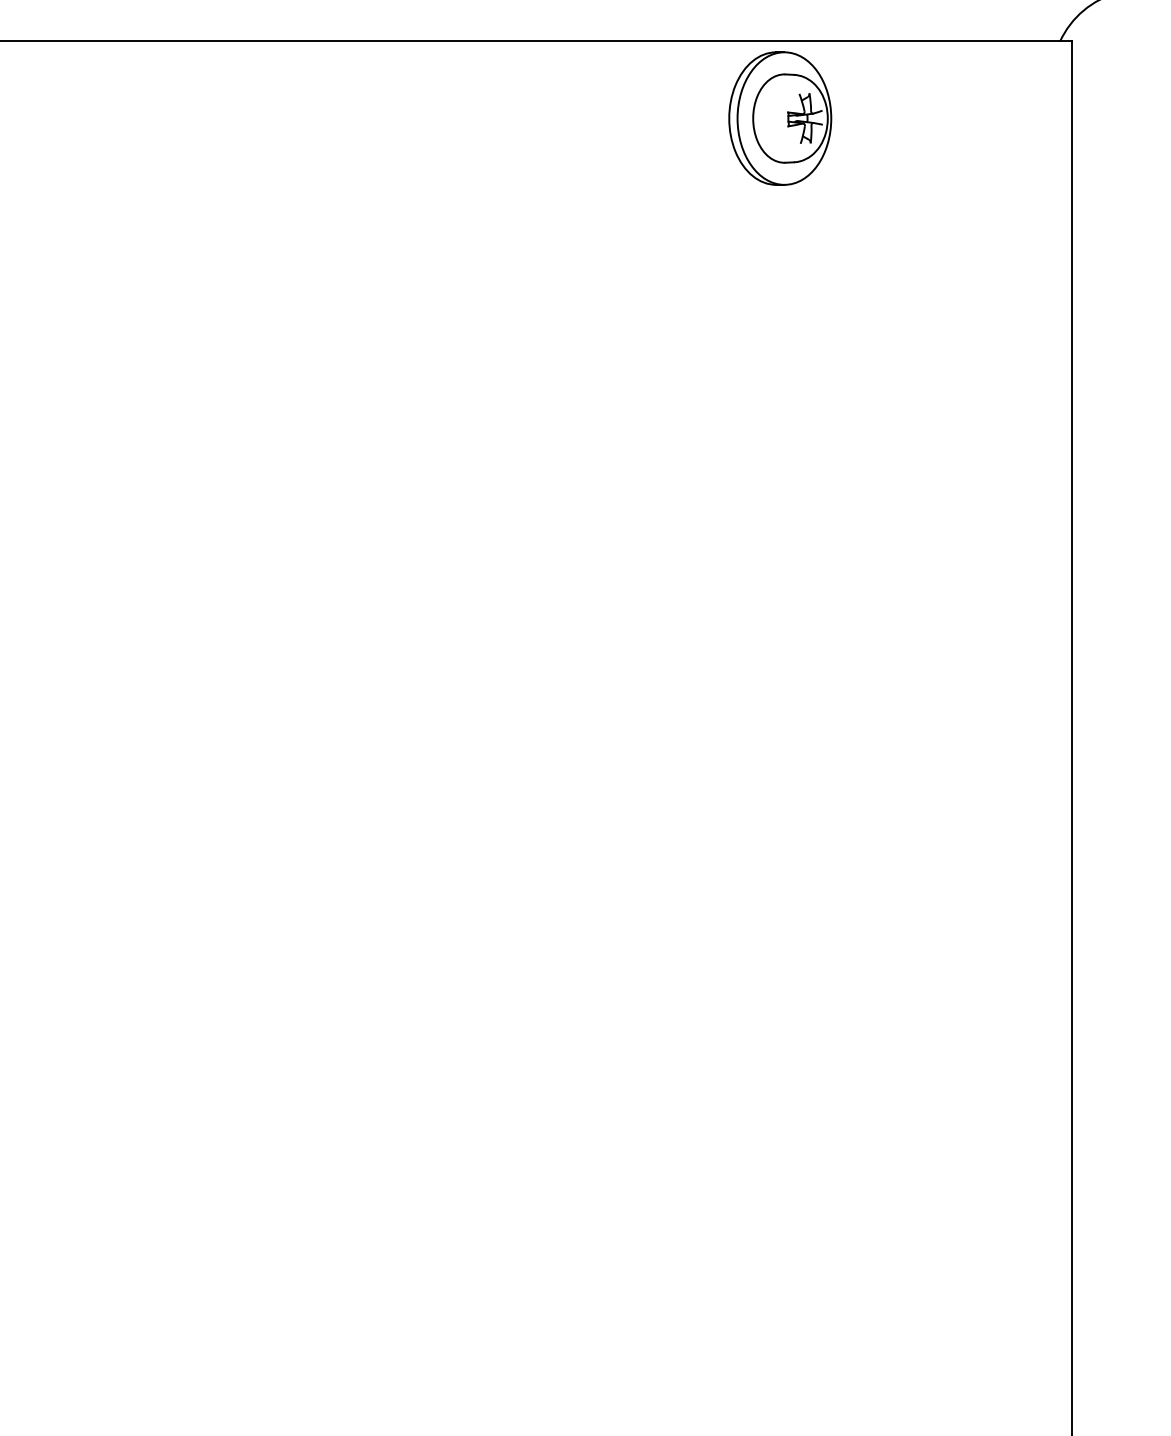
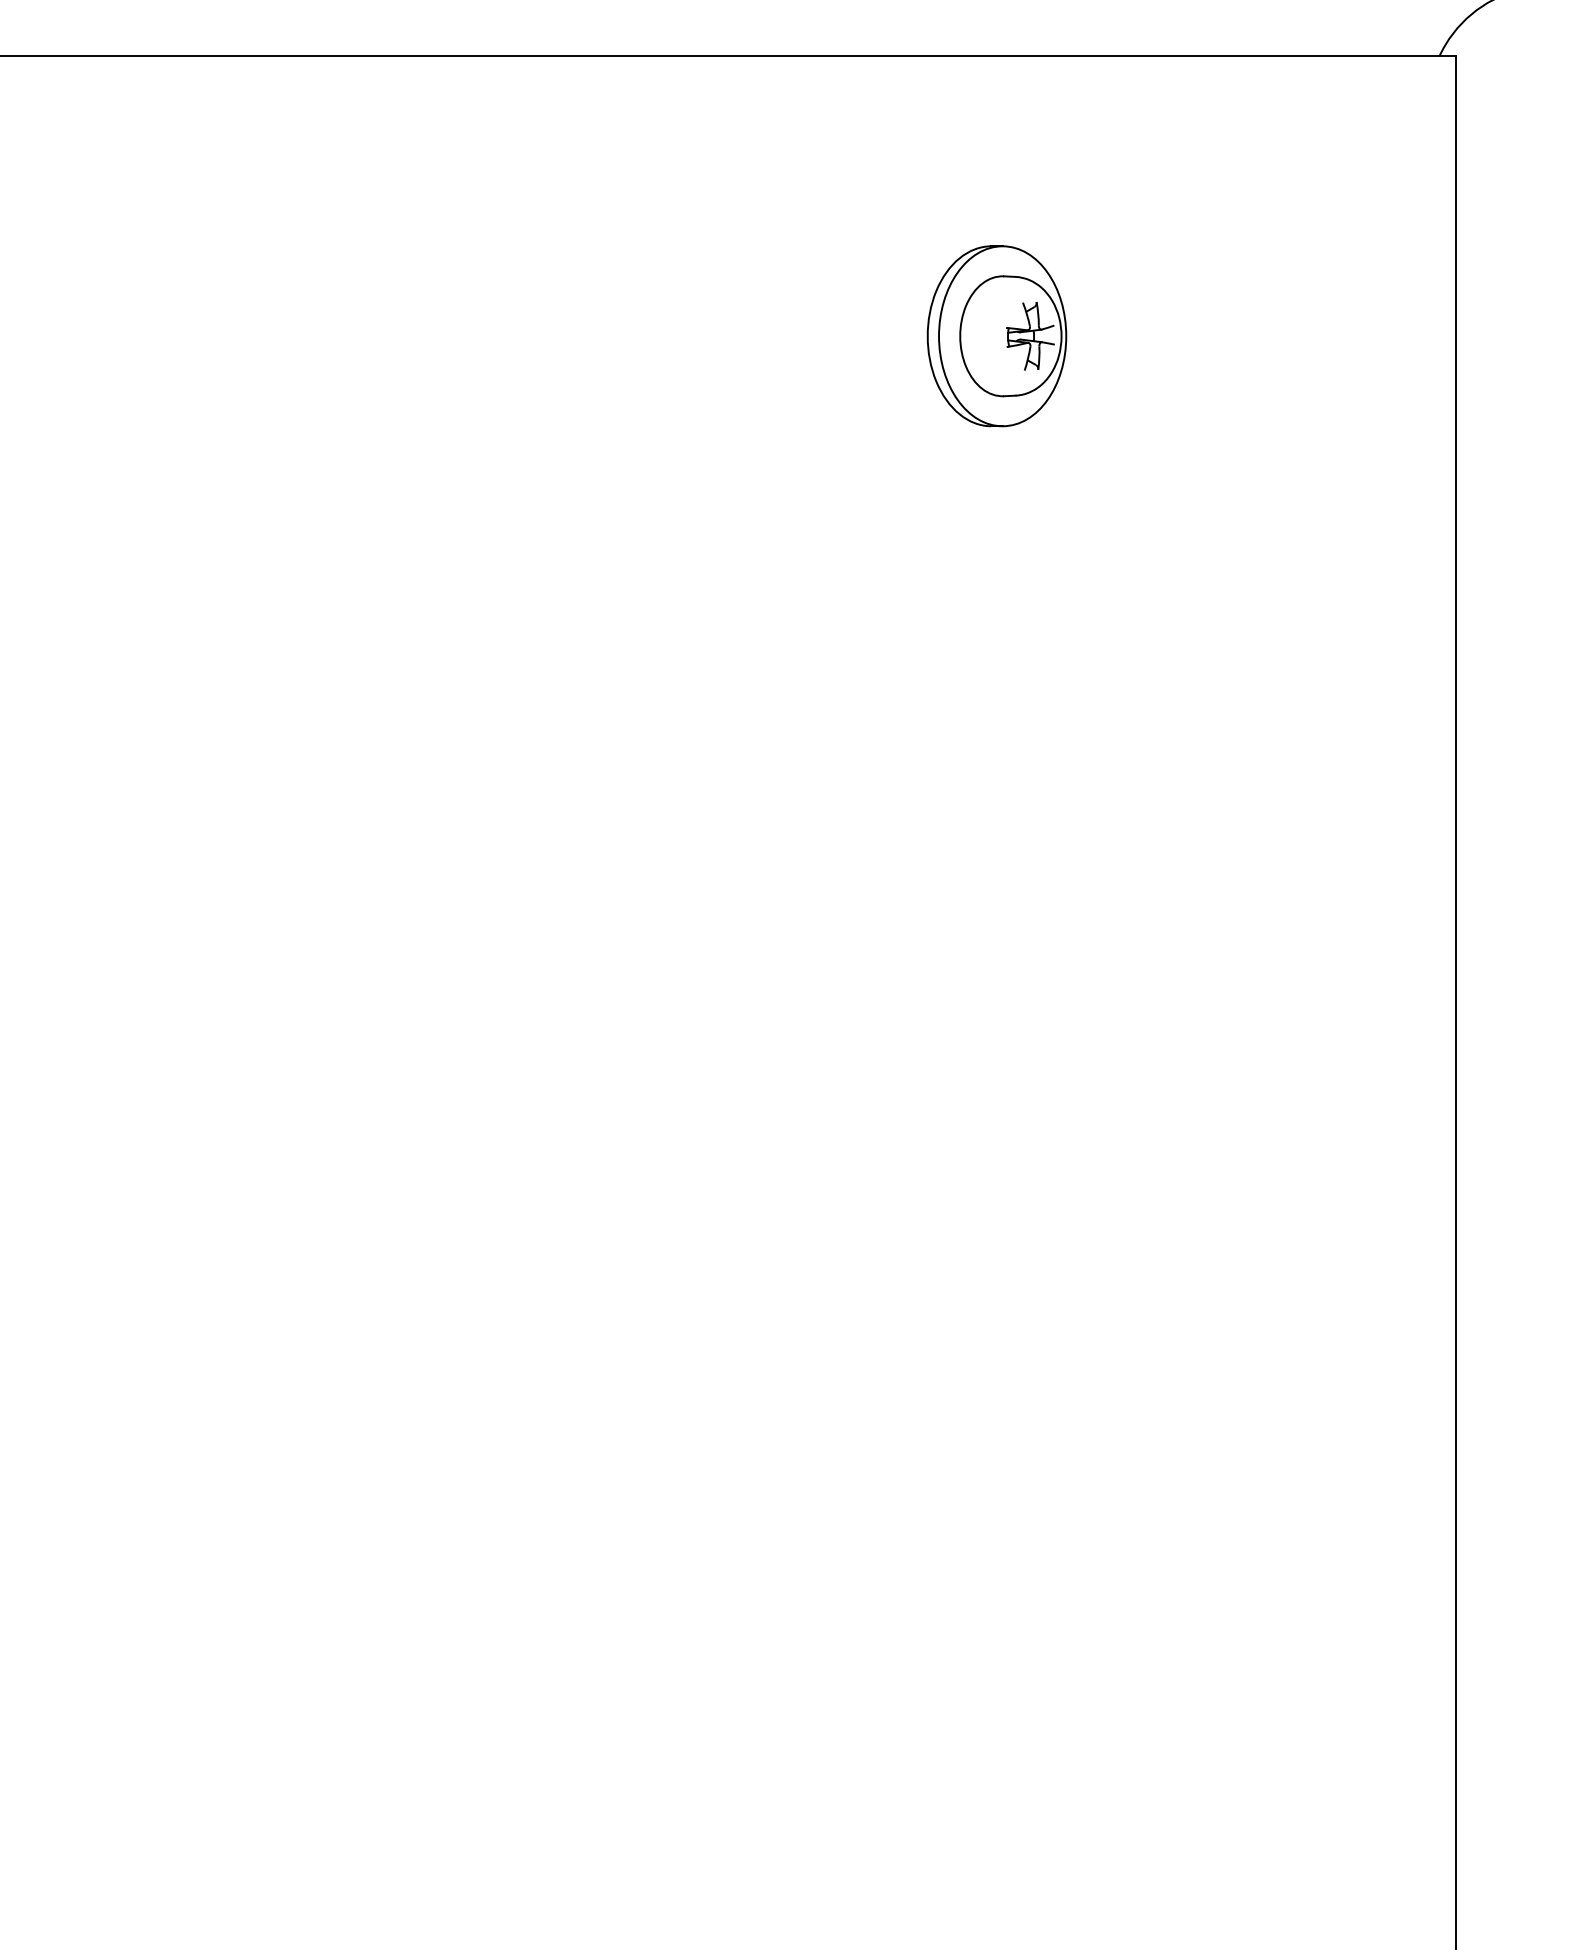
part: (780, 118) -> (997, 336), moved

